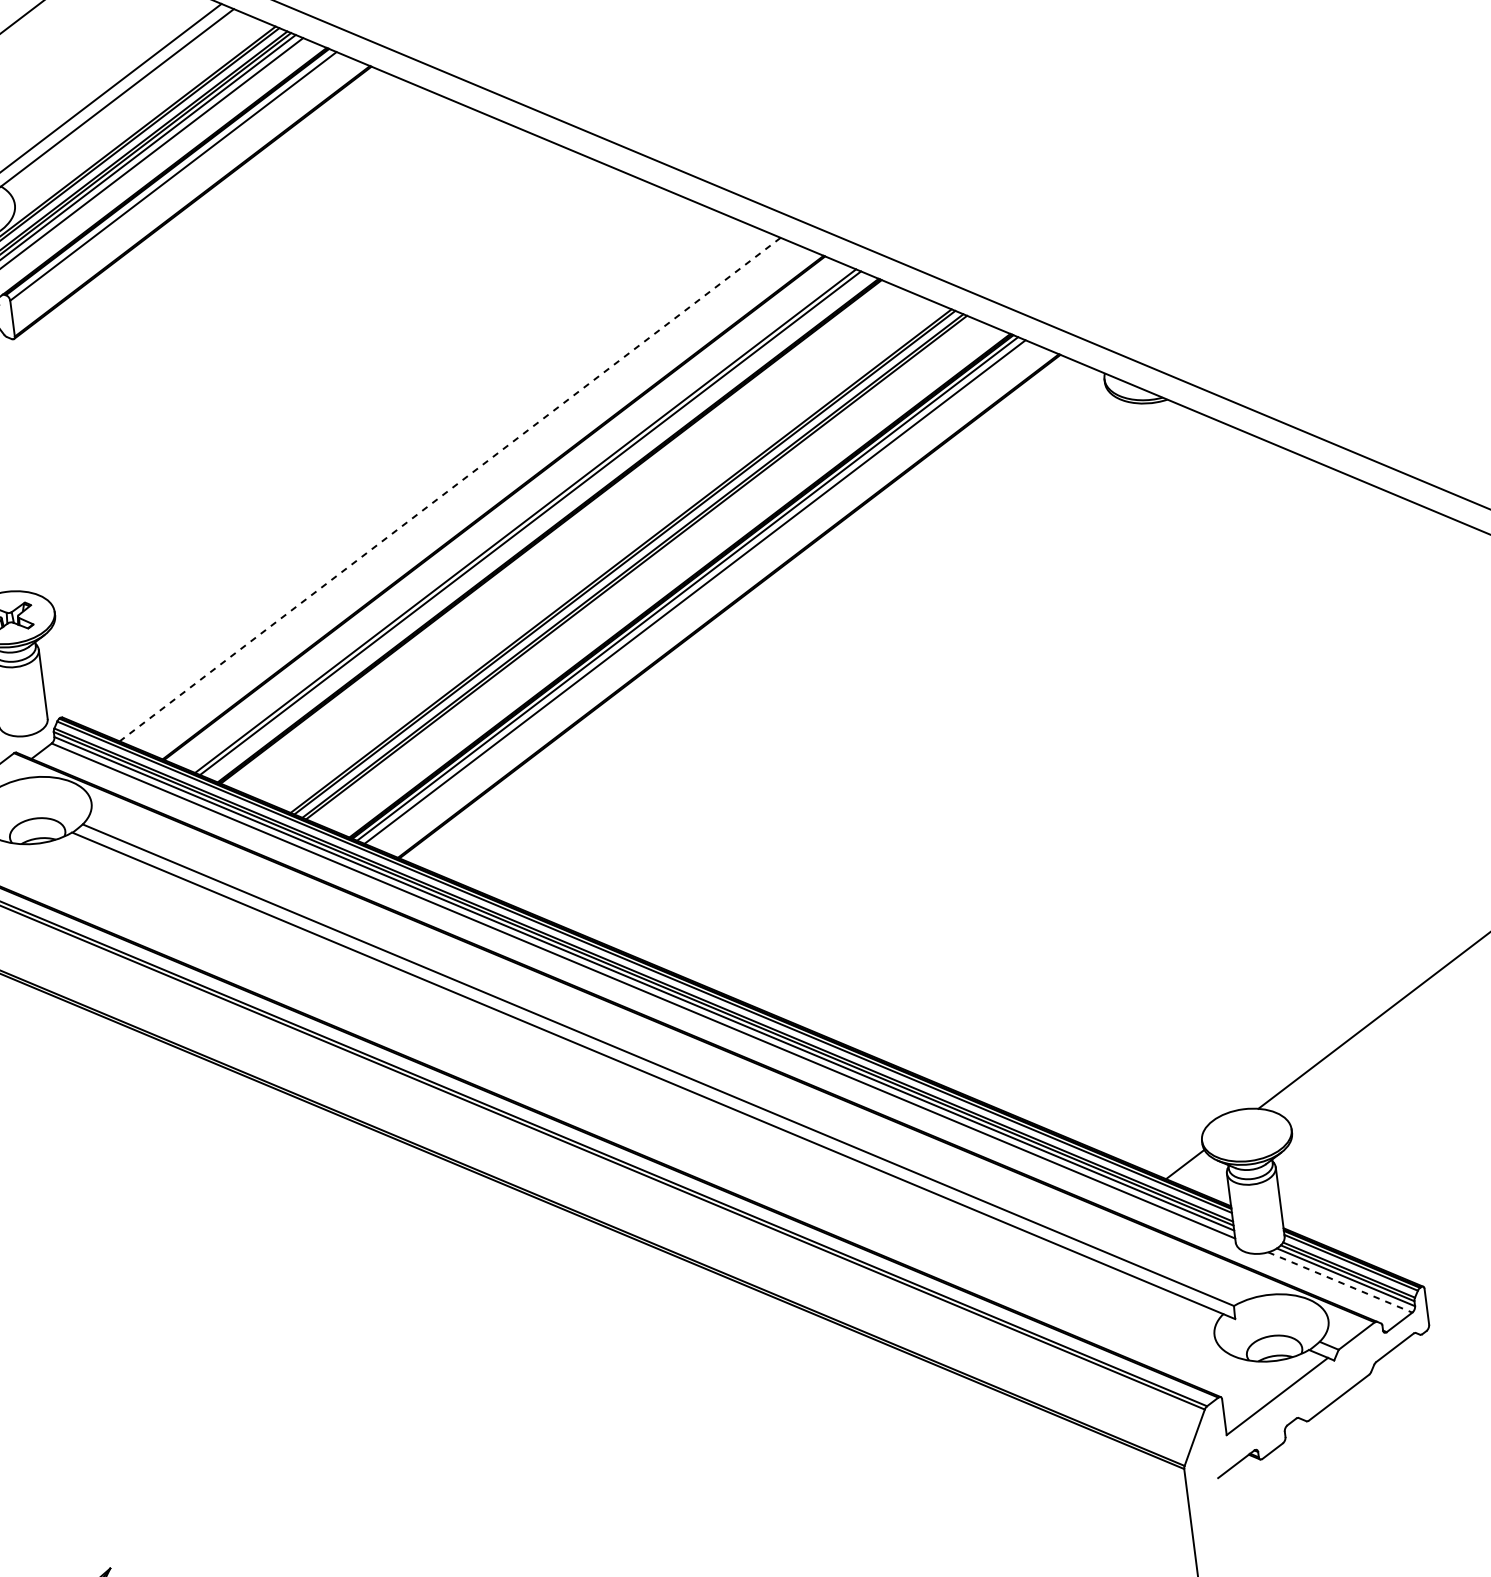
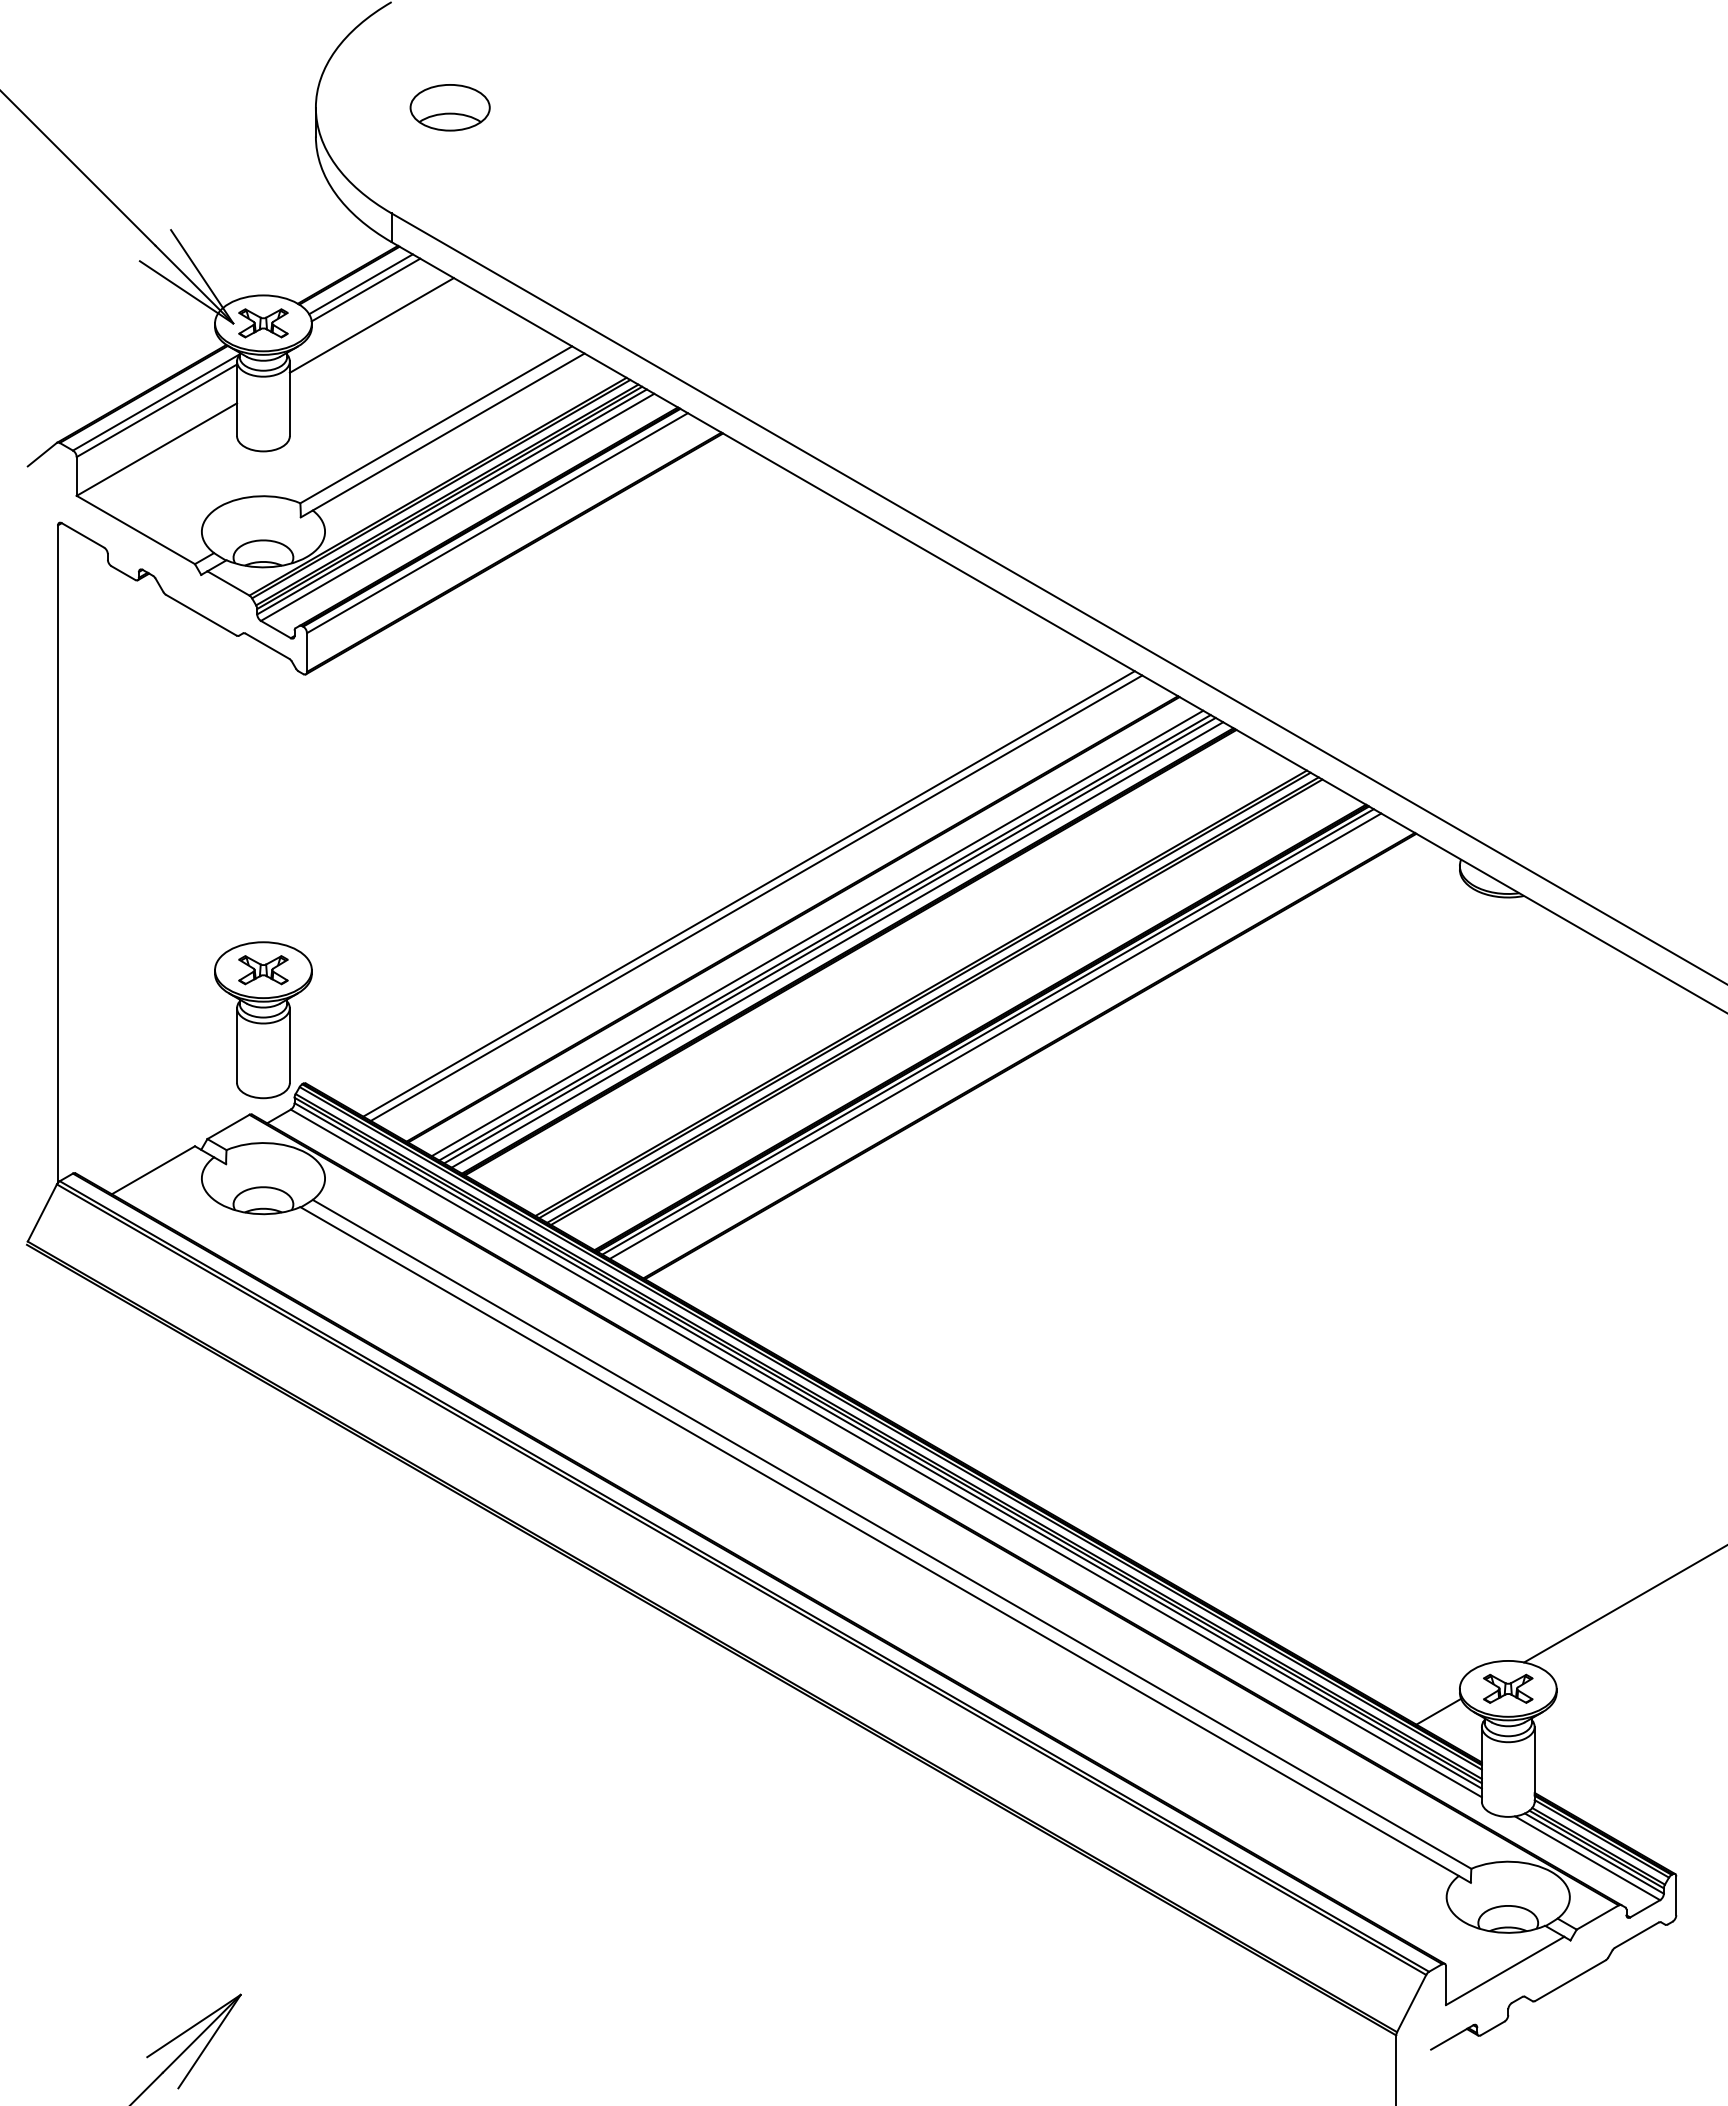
line: (449, 490) -> (748, 894), dashed -> solid
line: (457, 492) -> (756, 897), added
line: (518, 518) -> (817, 933), added
line: (537, 525) -> (837, 944), added
part: (1246, 1134) -> (1508, 1688), added
line: (1340, 1282) -> (1587, 1858), dashed -> solid

